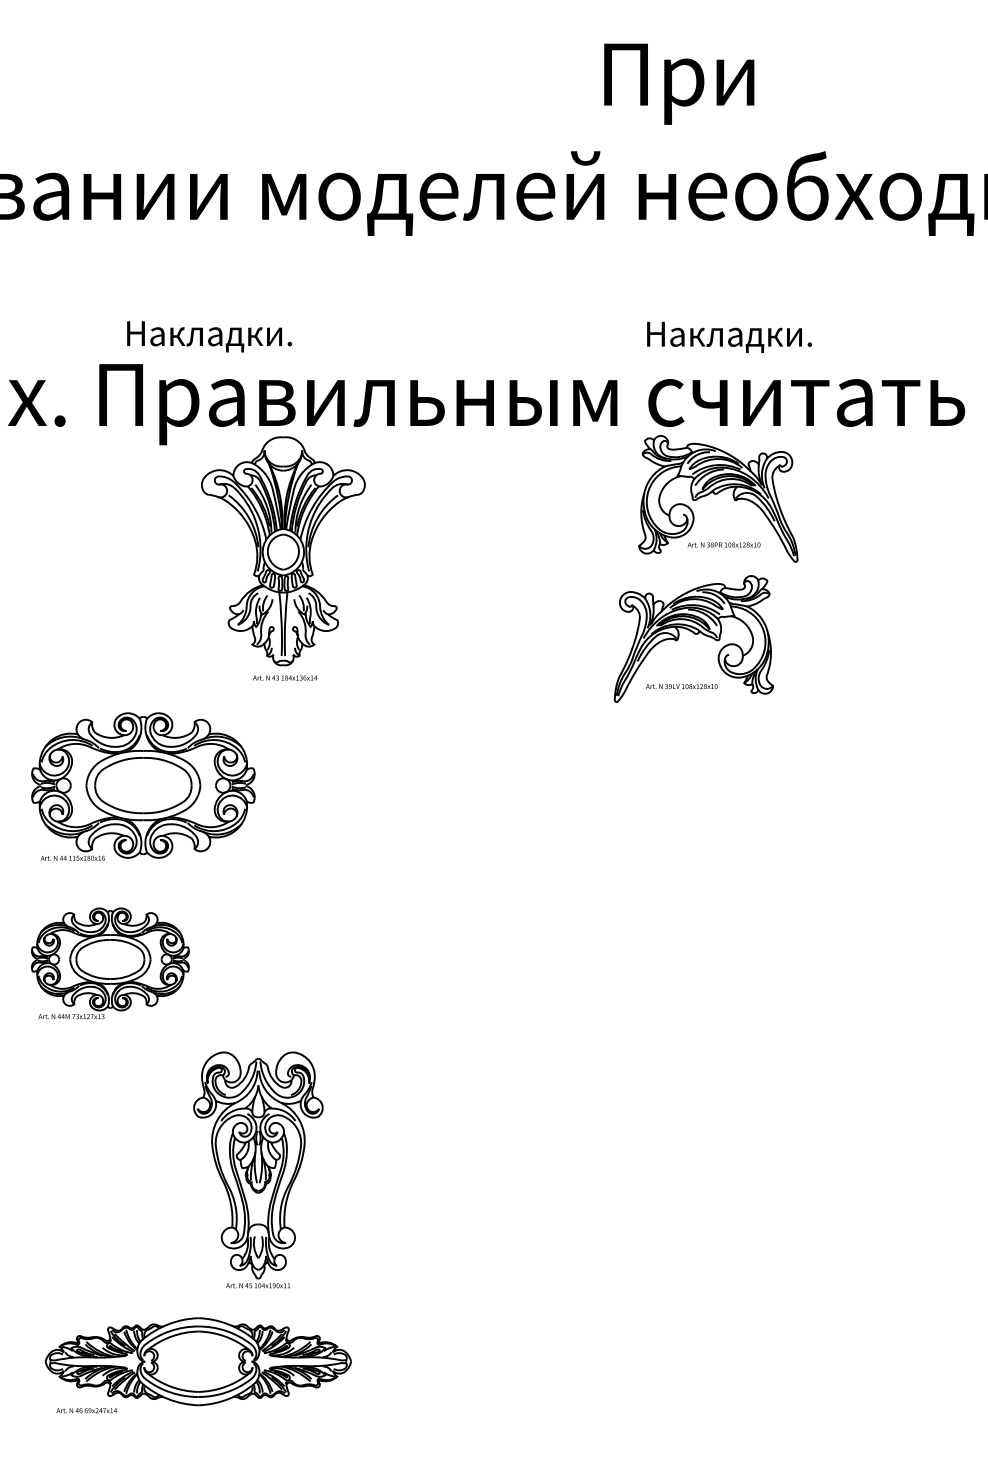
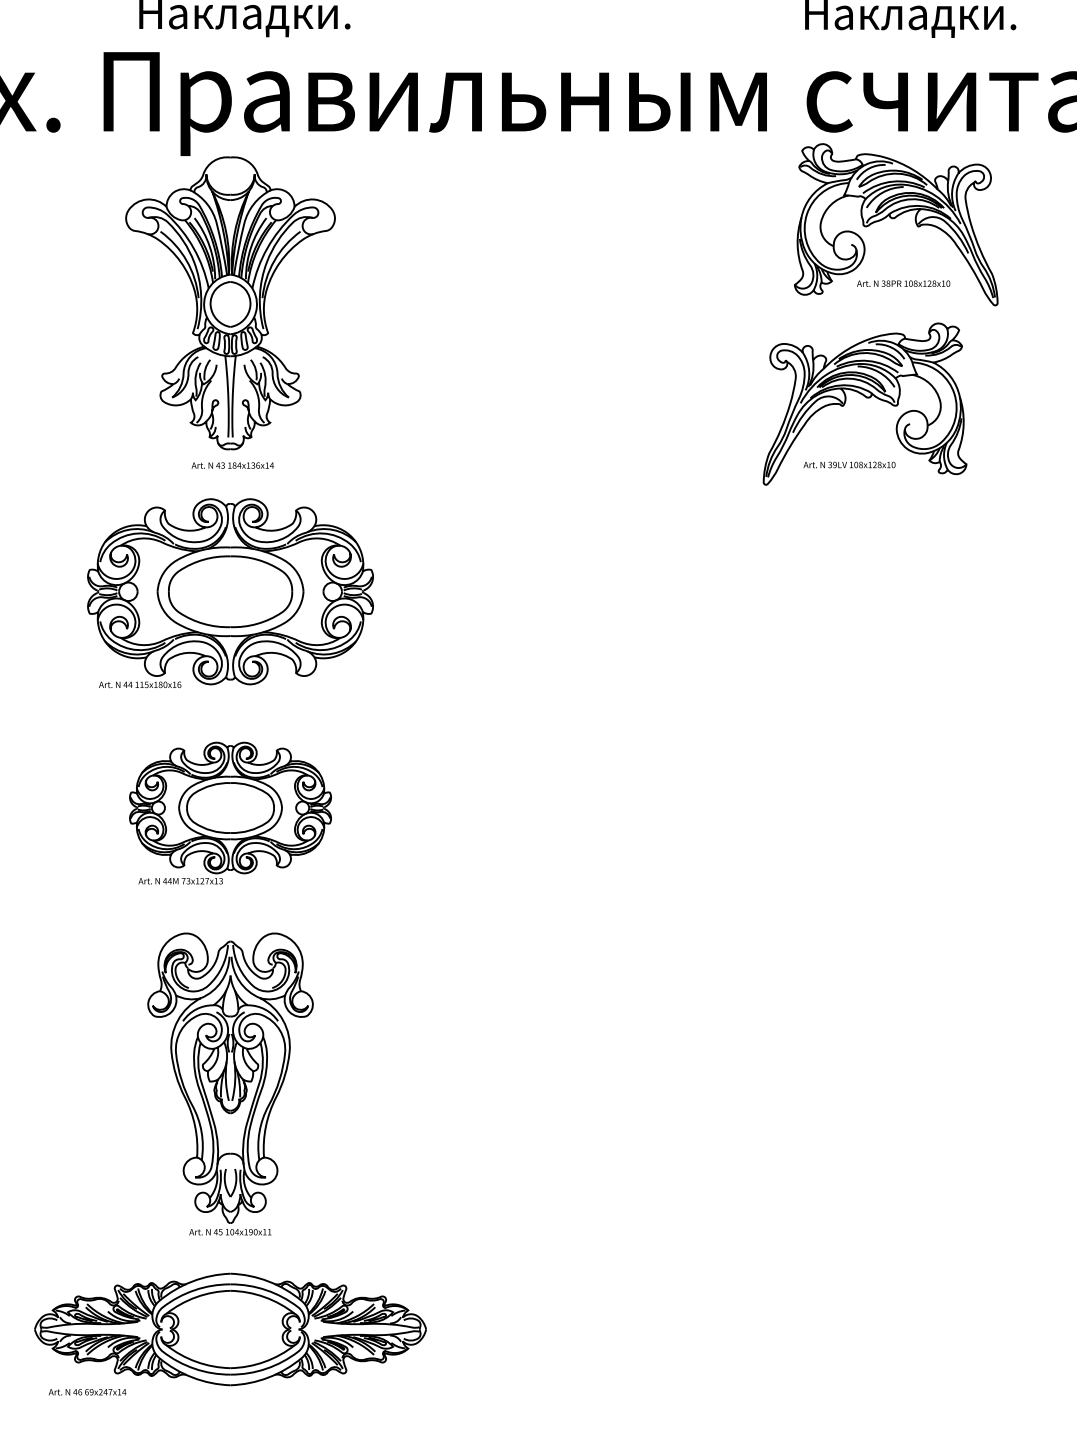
part: (283, 558) -> (230, 312), moved
part: (143, 786) -> (230, 592), moved
part: (110, 963) -> (230, 813), moved
part: (258, 1169) -> (230, 1083), moved

